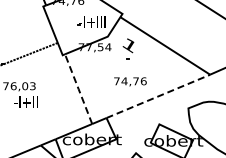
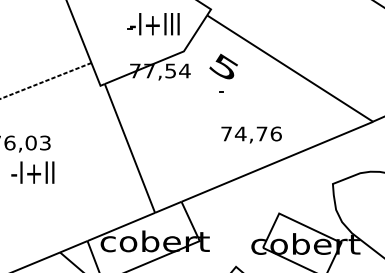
text: (128, 45) -> (222, 67), 1 -> 5
text: (130, 81) -> (251, 134), moved
line: (78, 89) -> (129, 149), dashed -> solid
line: (159, 95) -> (279, 160), dashed -> solid

